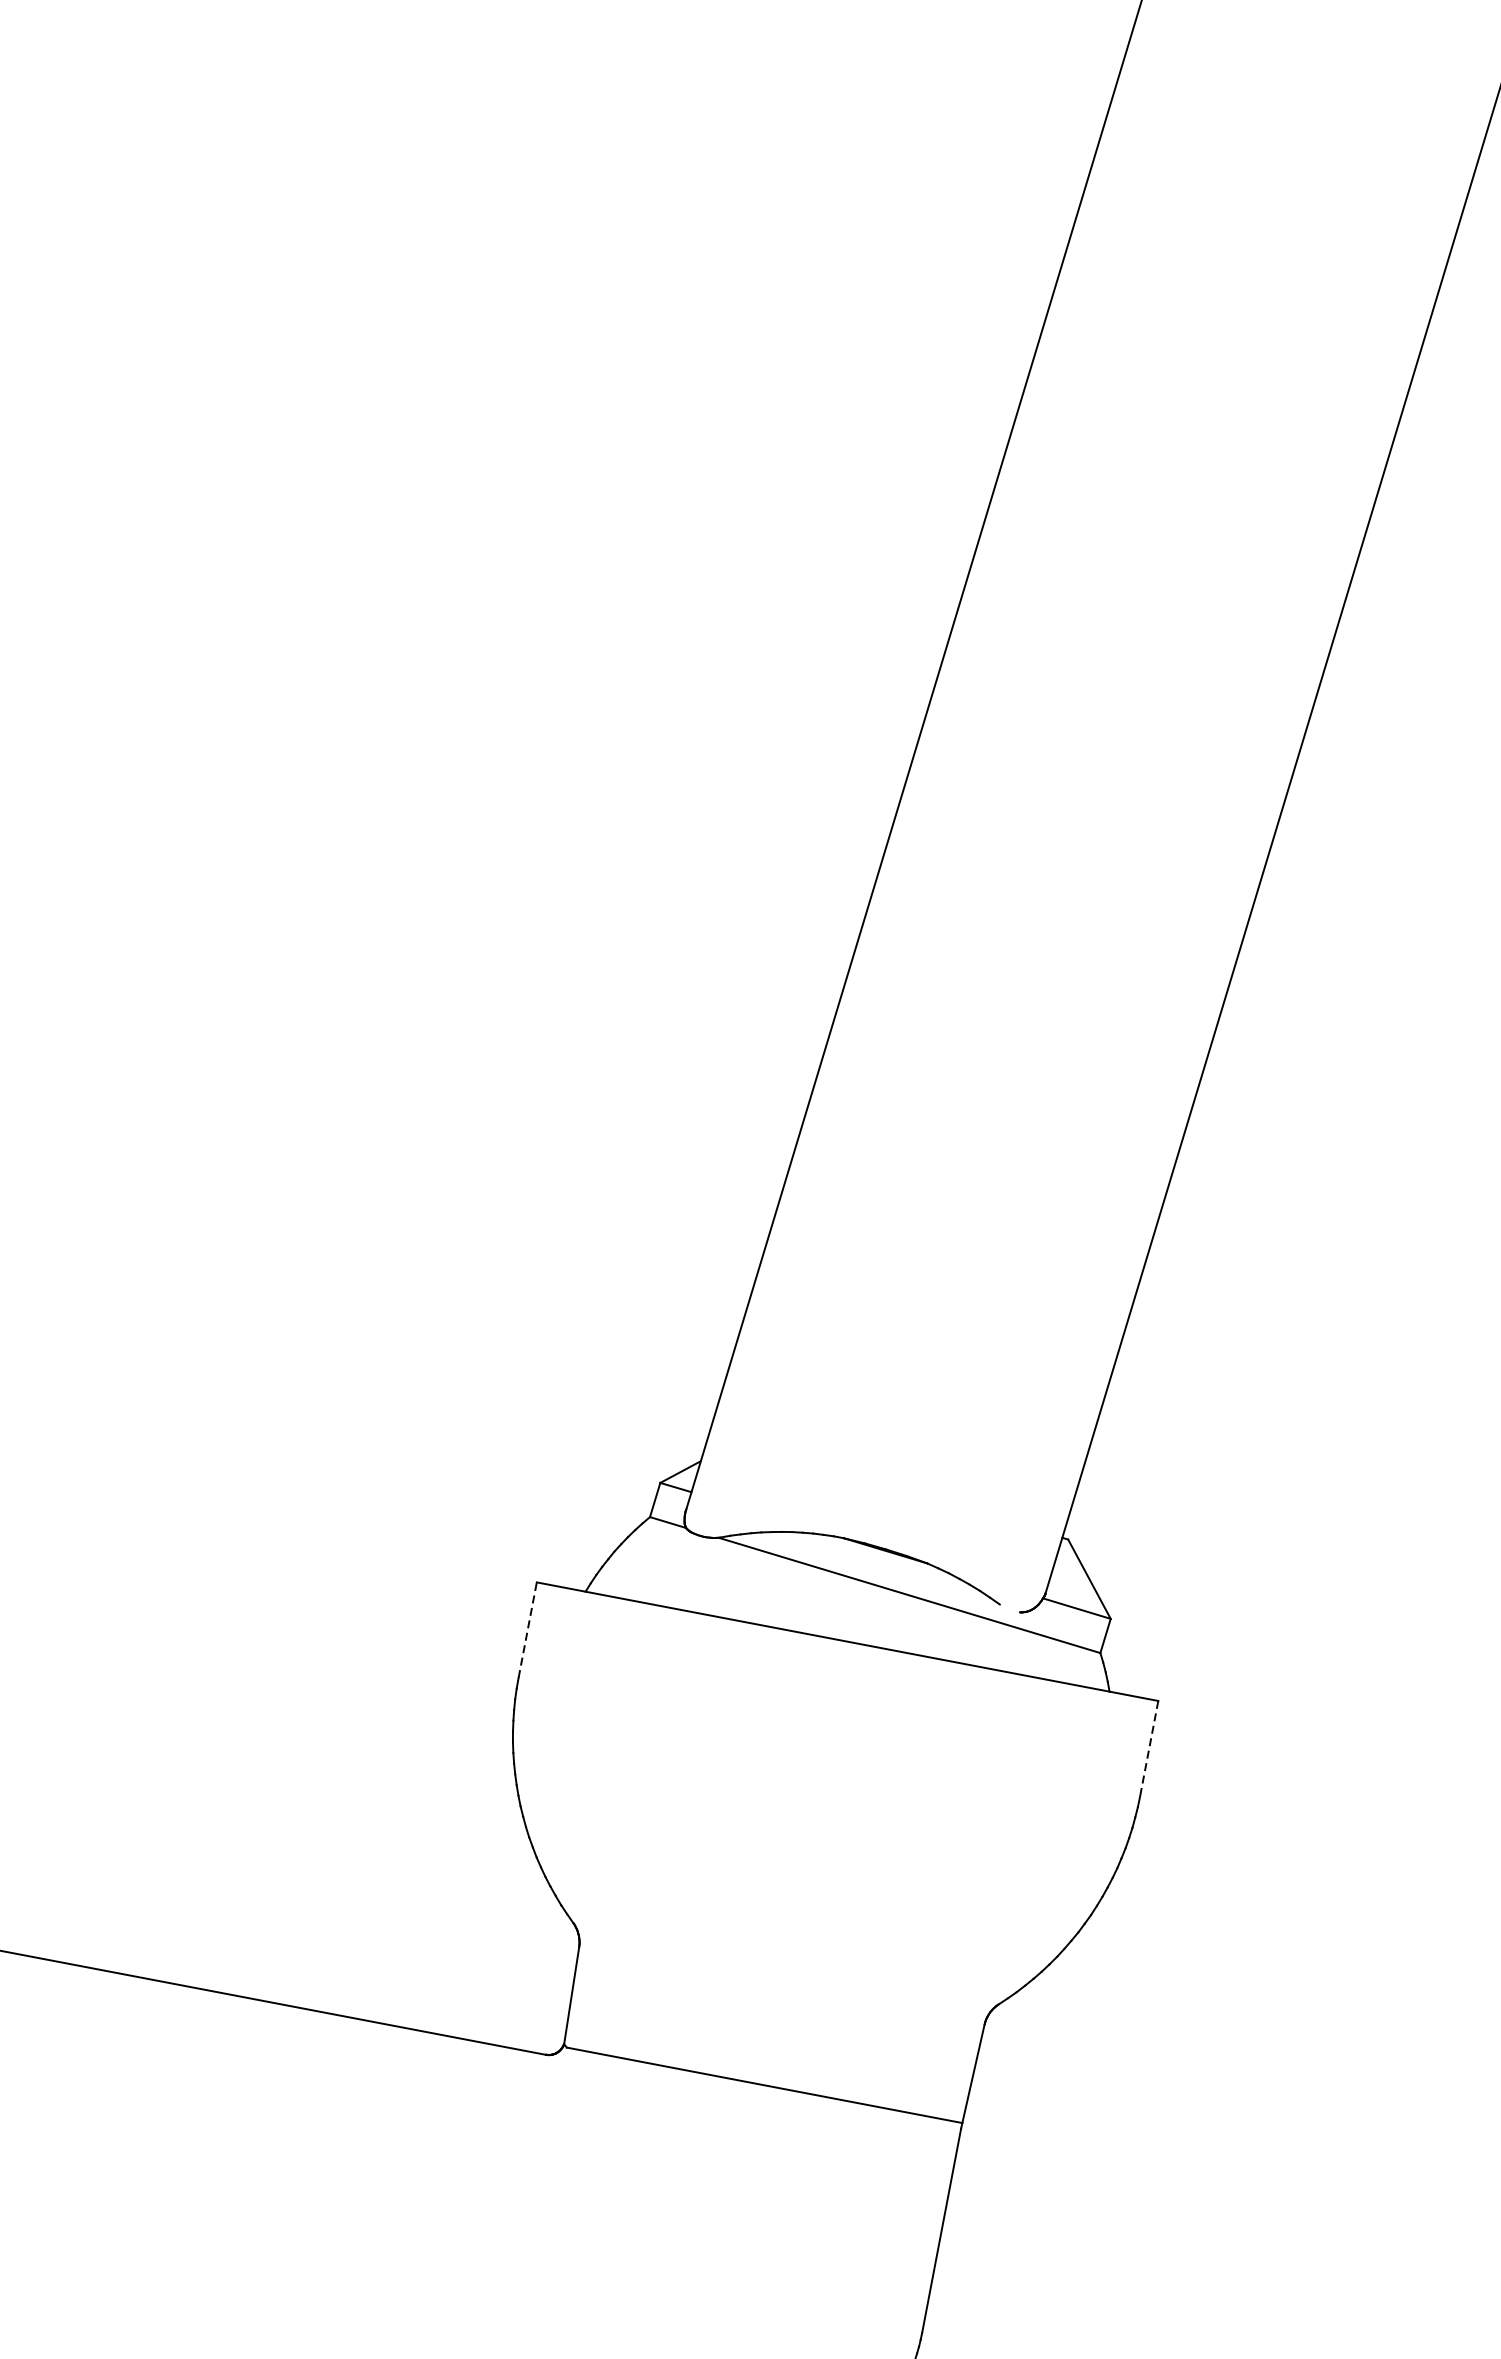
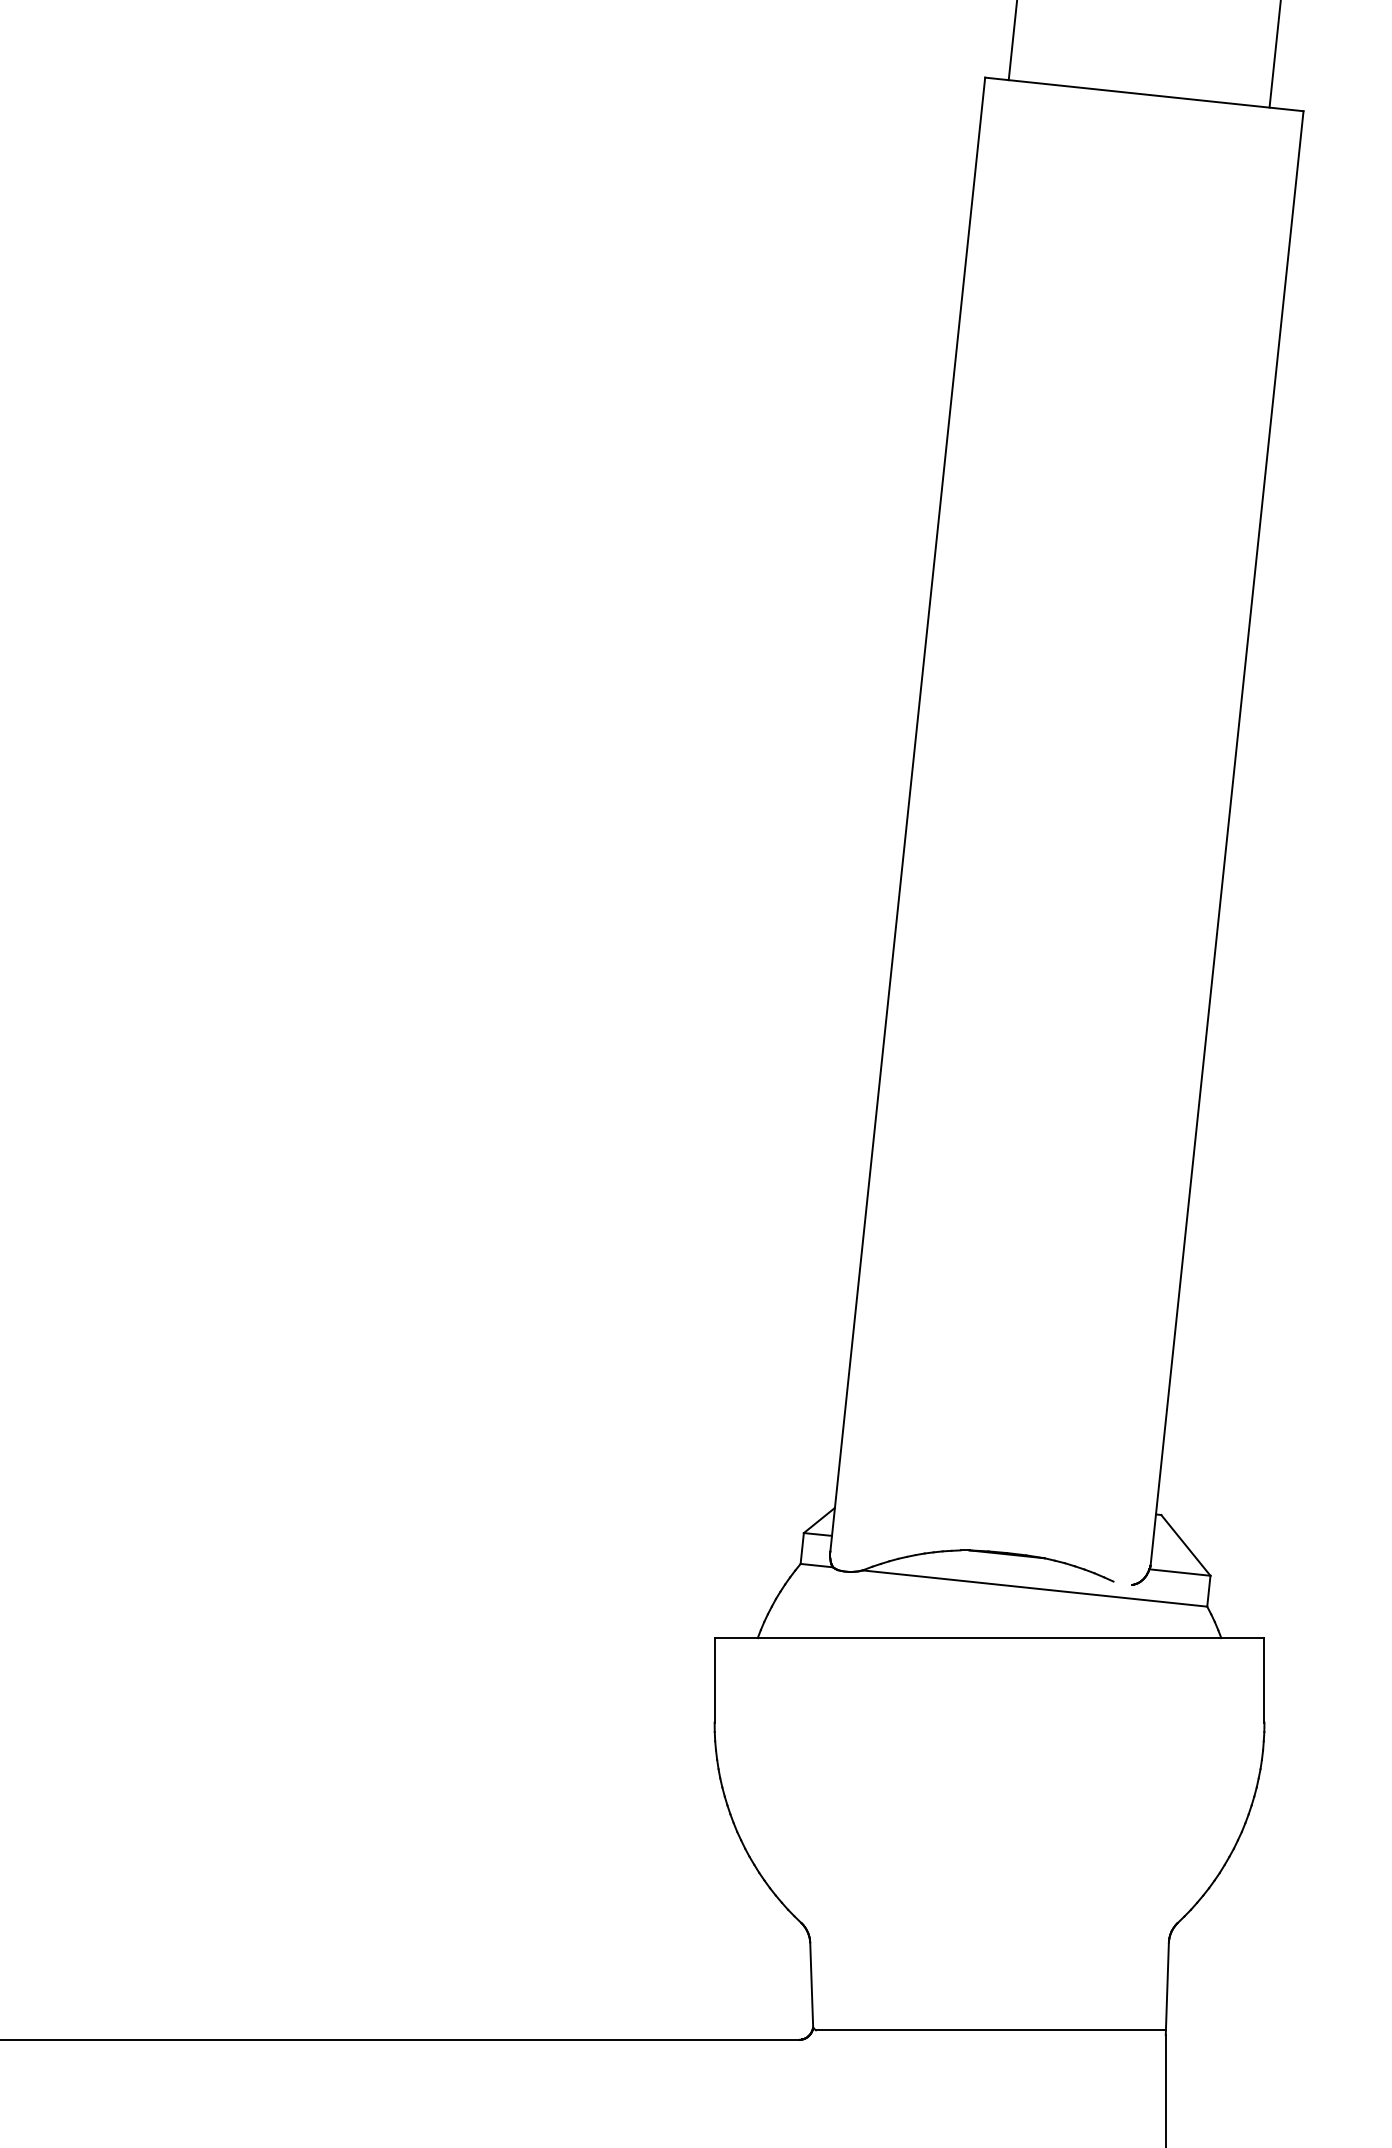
line: (527, 1629) -> (714, 1679), dashed -> solid
line: (1149, 1748) -> (1264, 1680), dashed -> solid

